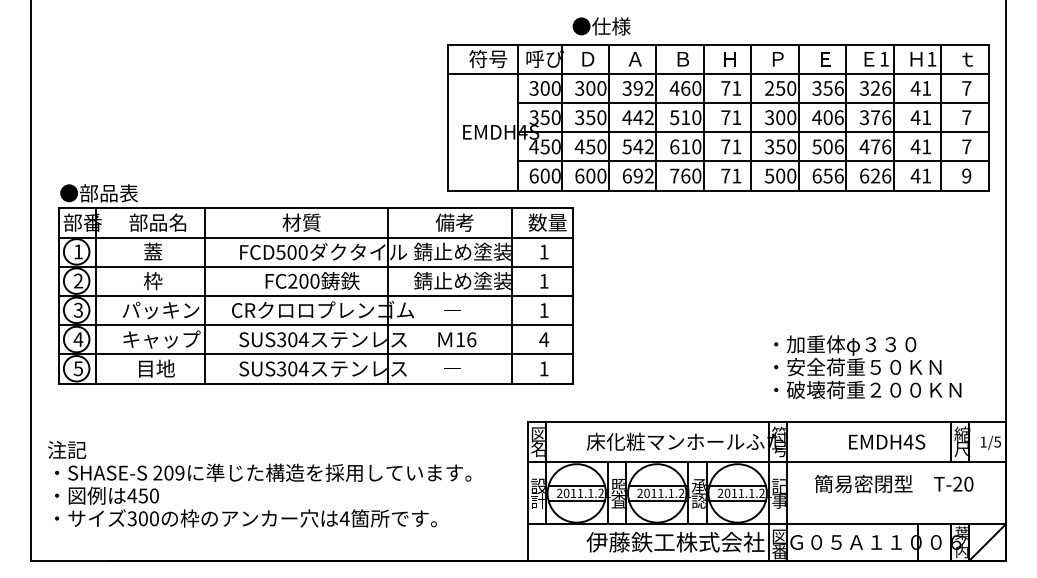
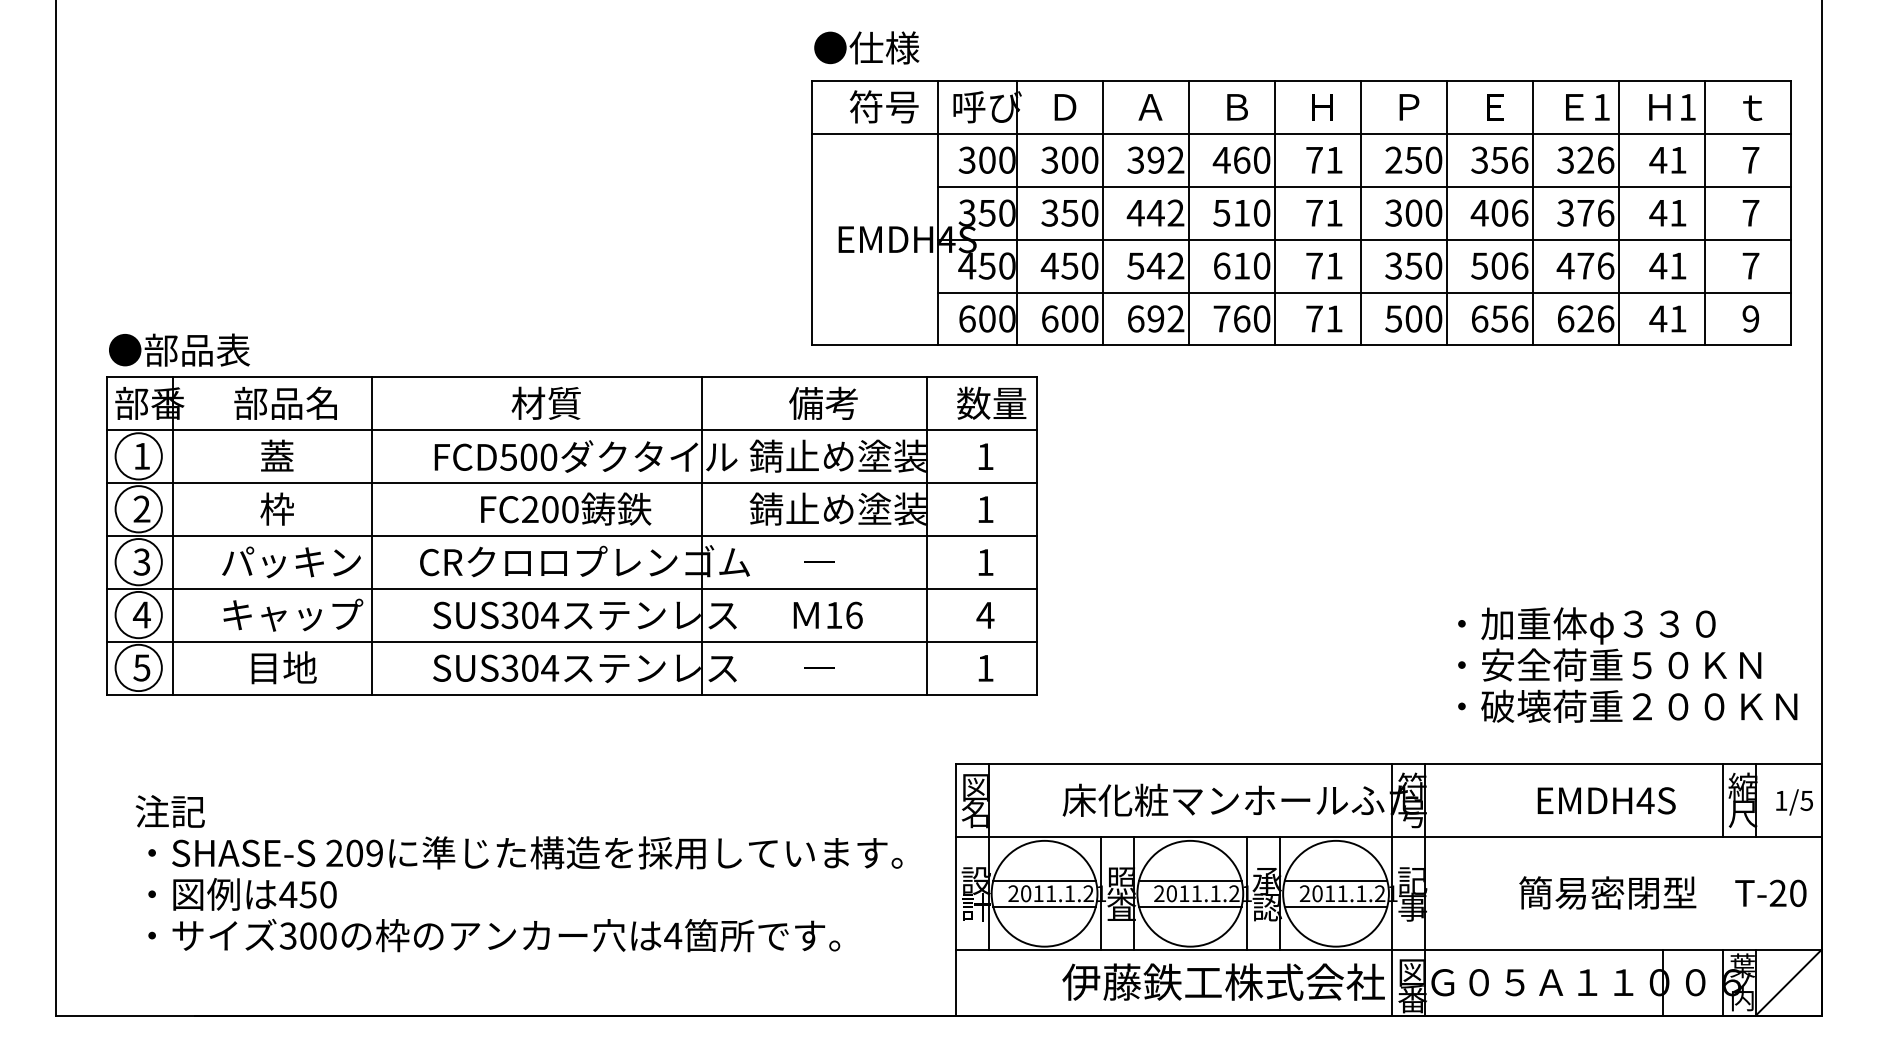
text: (601, 26) -> (866, 48), moved
text: (867, 367) -> (1627, 665), moved
text: (894, 483) -> (1663, 892), moved
text: (259, 484) -> (518, 873), moved

